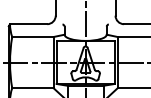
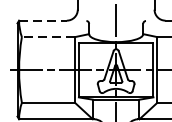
line: (28, 24) -> (42, 21), solid -> dashed
line: (32, 37) -> (47, 37), solid -> dashed

